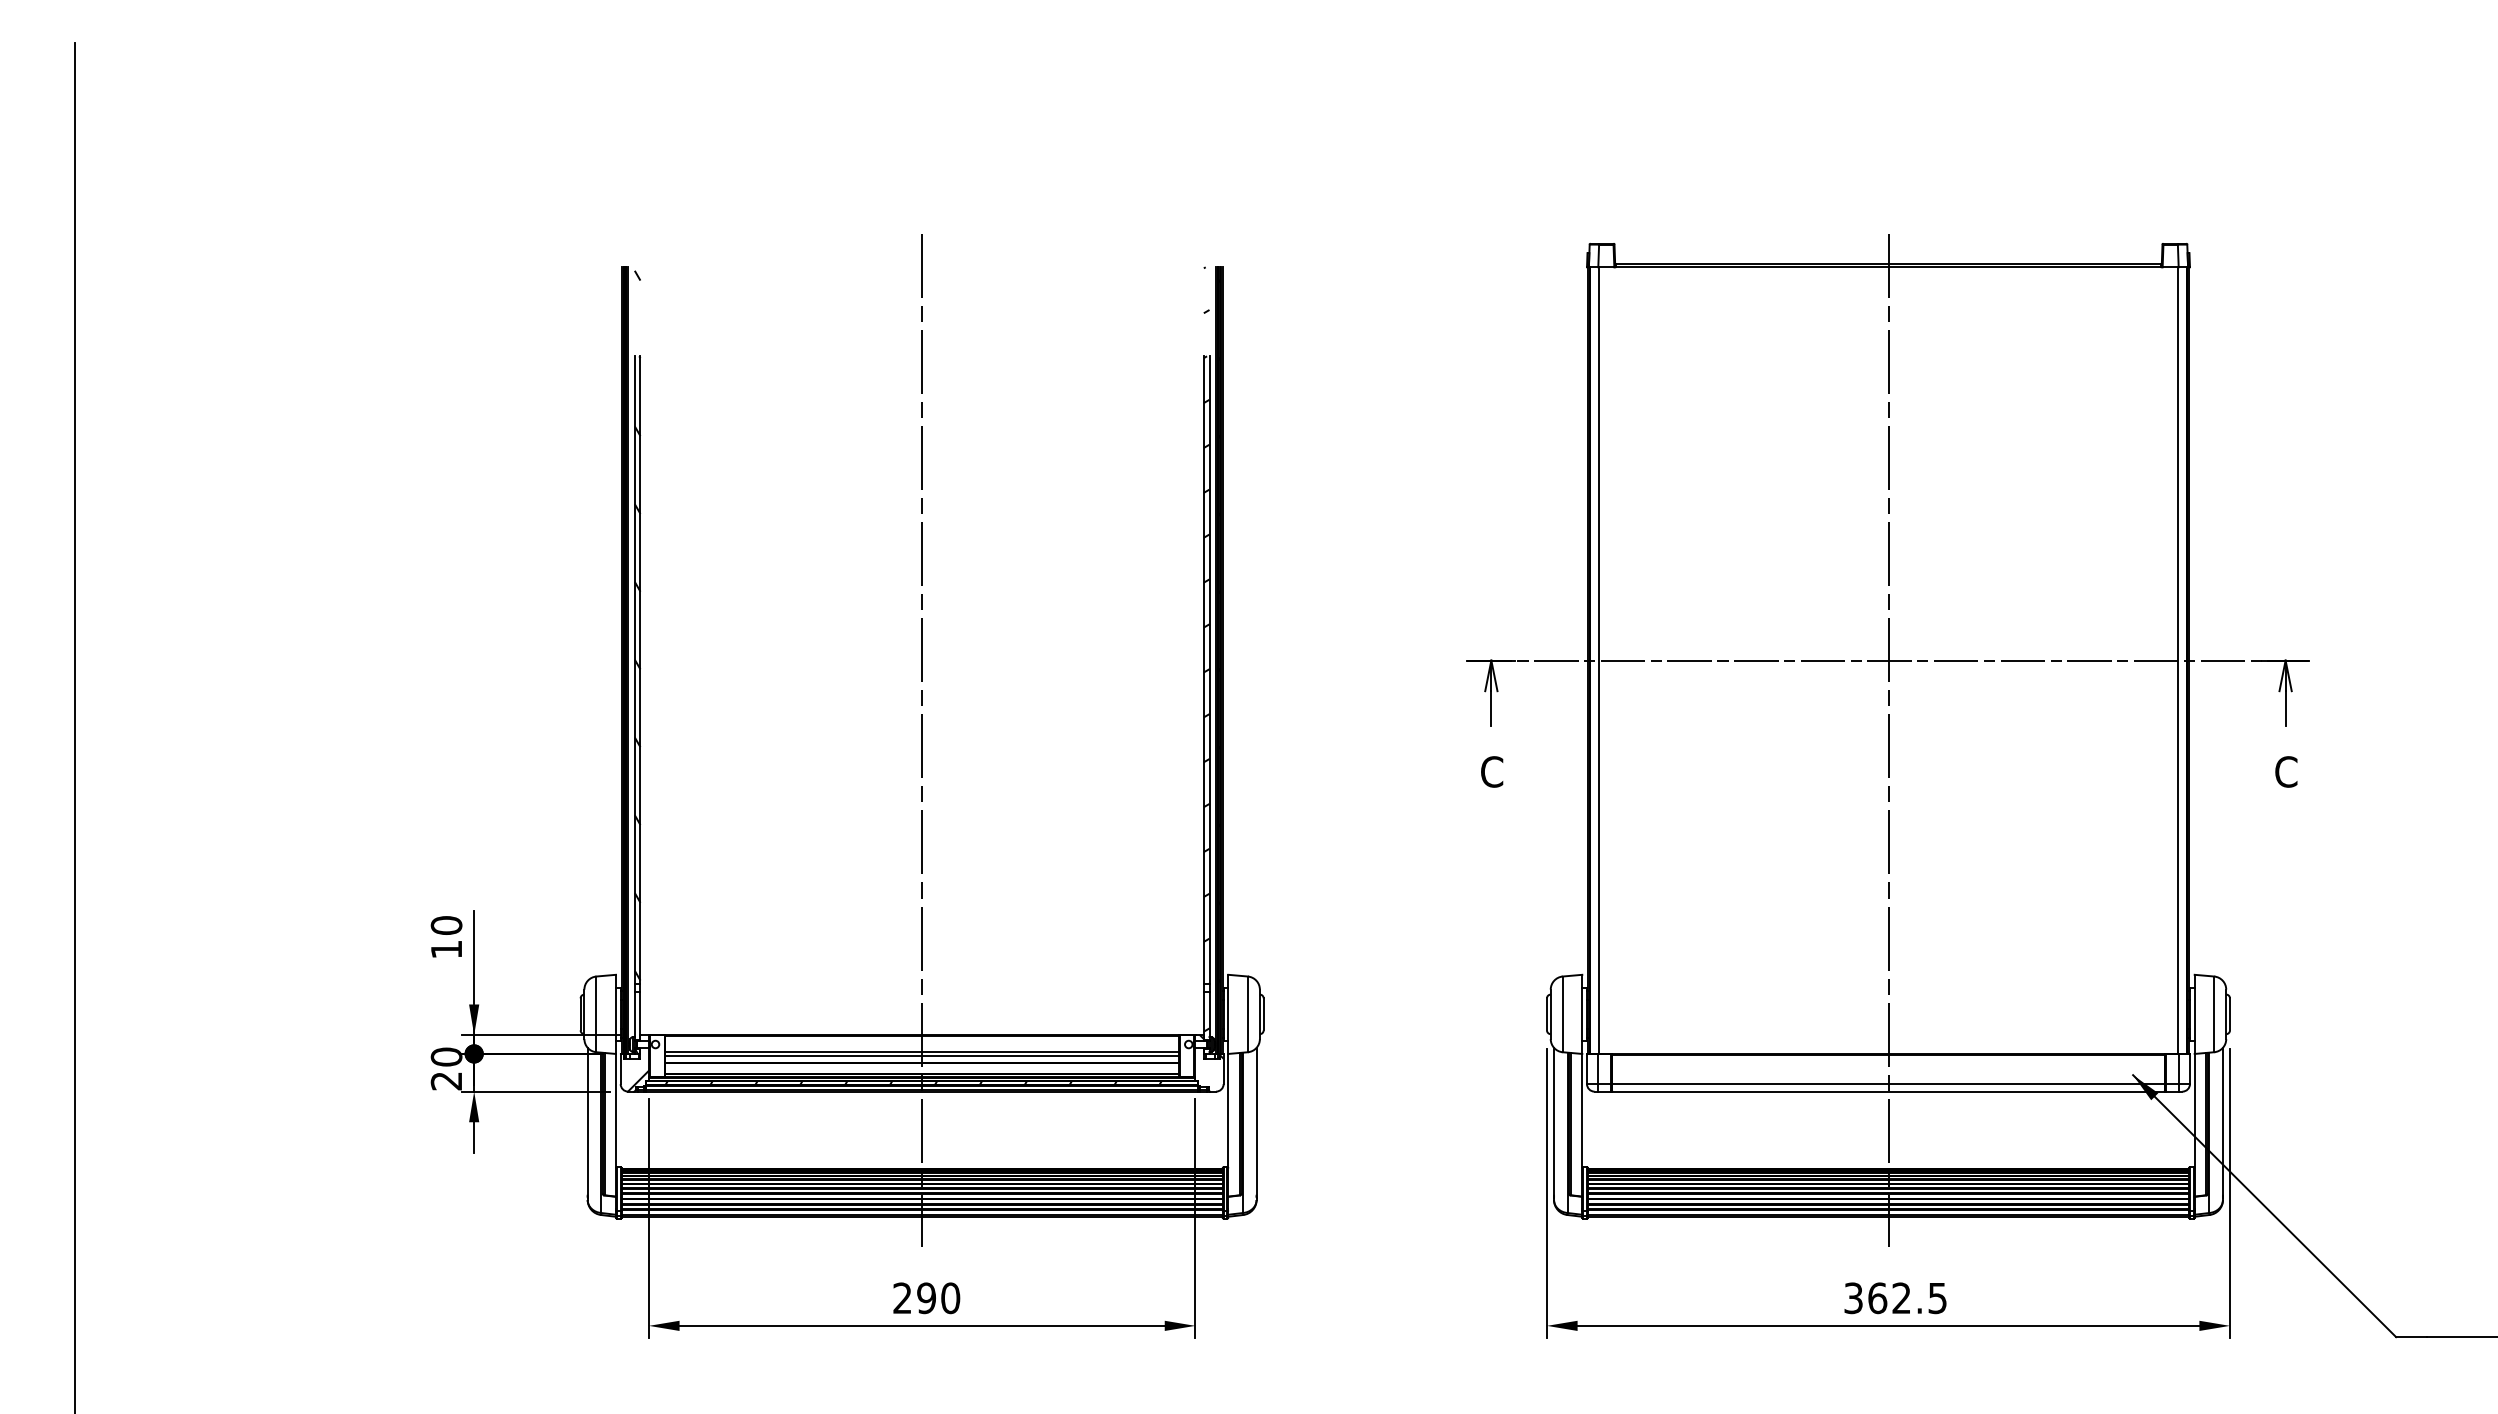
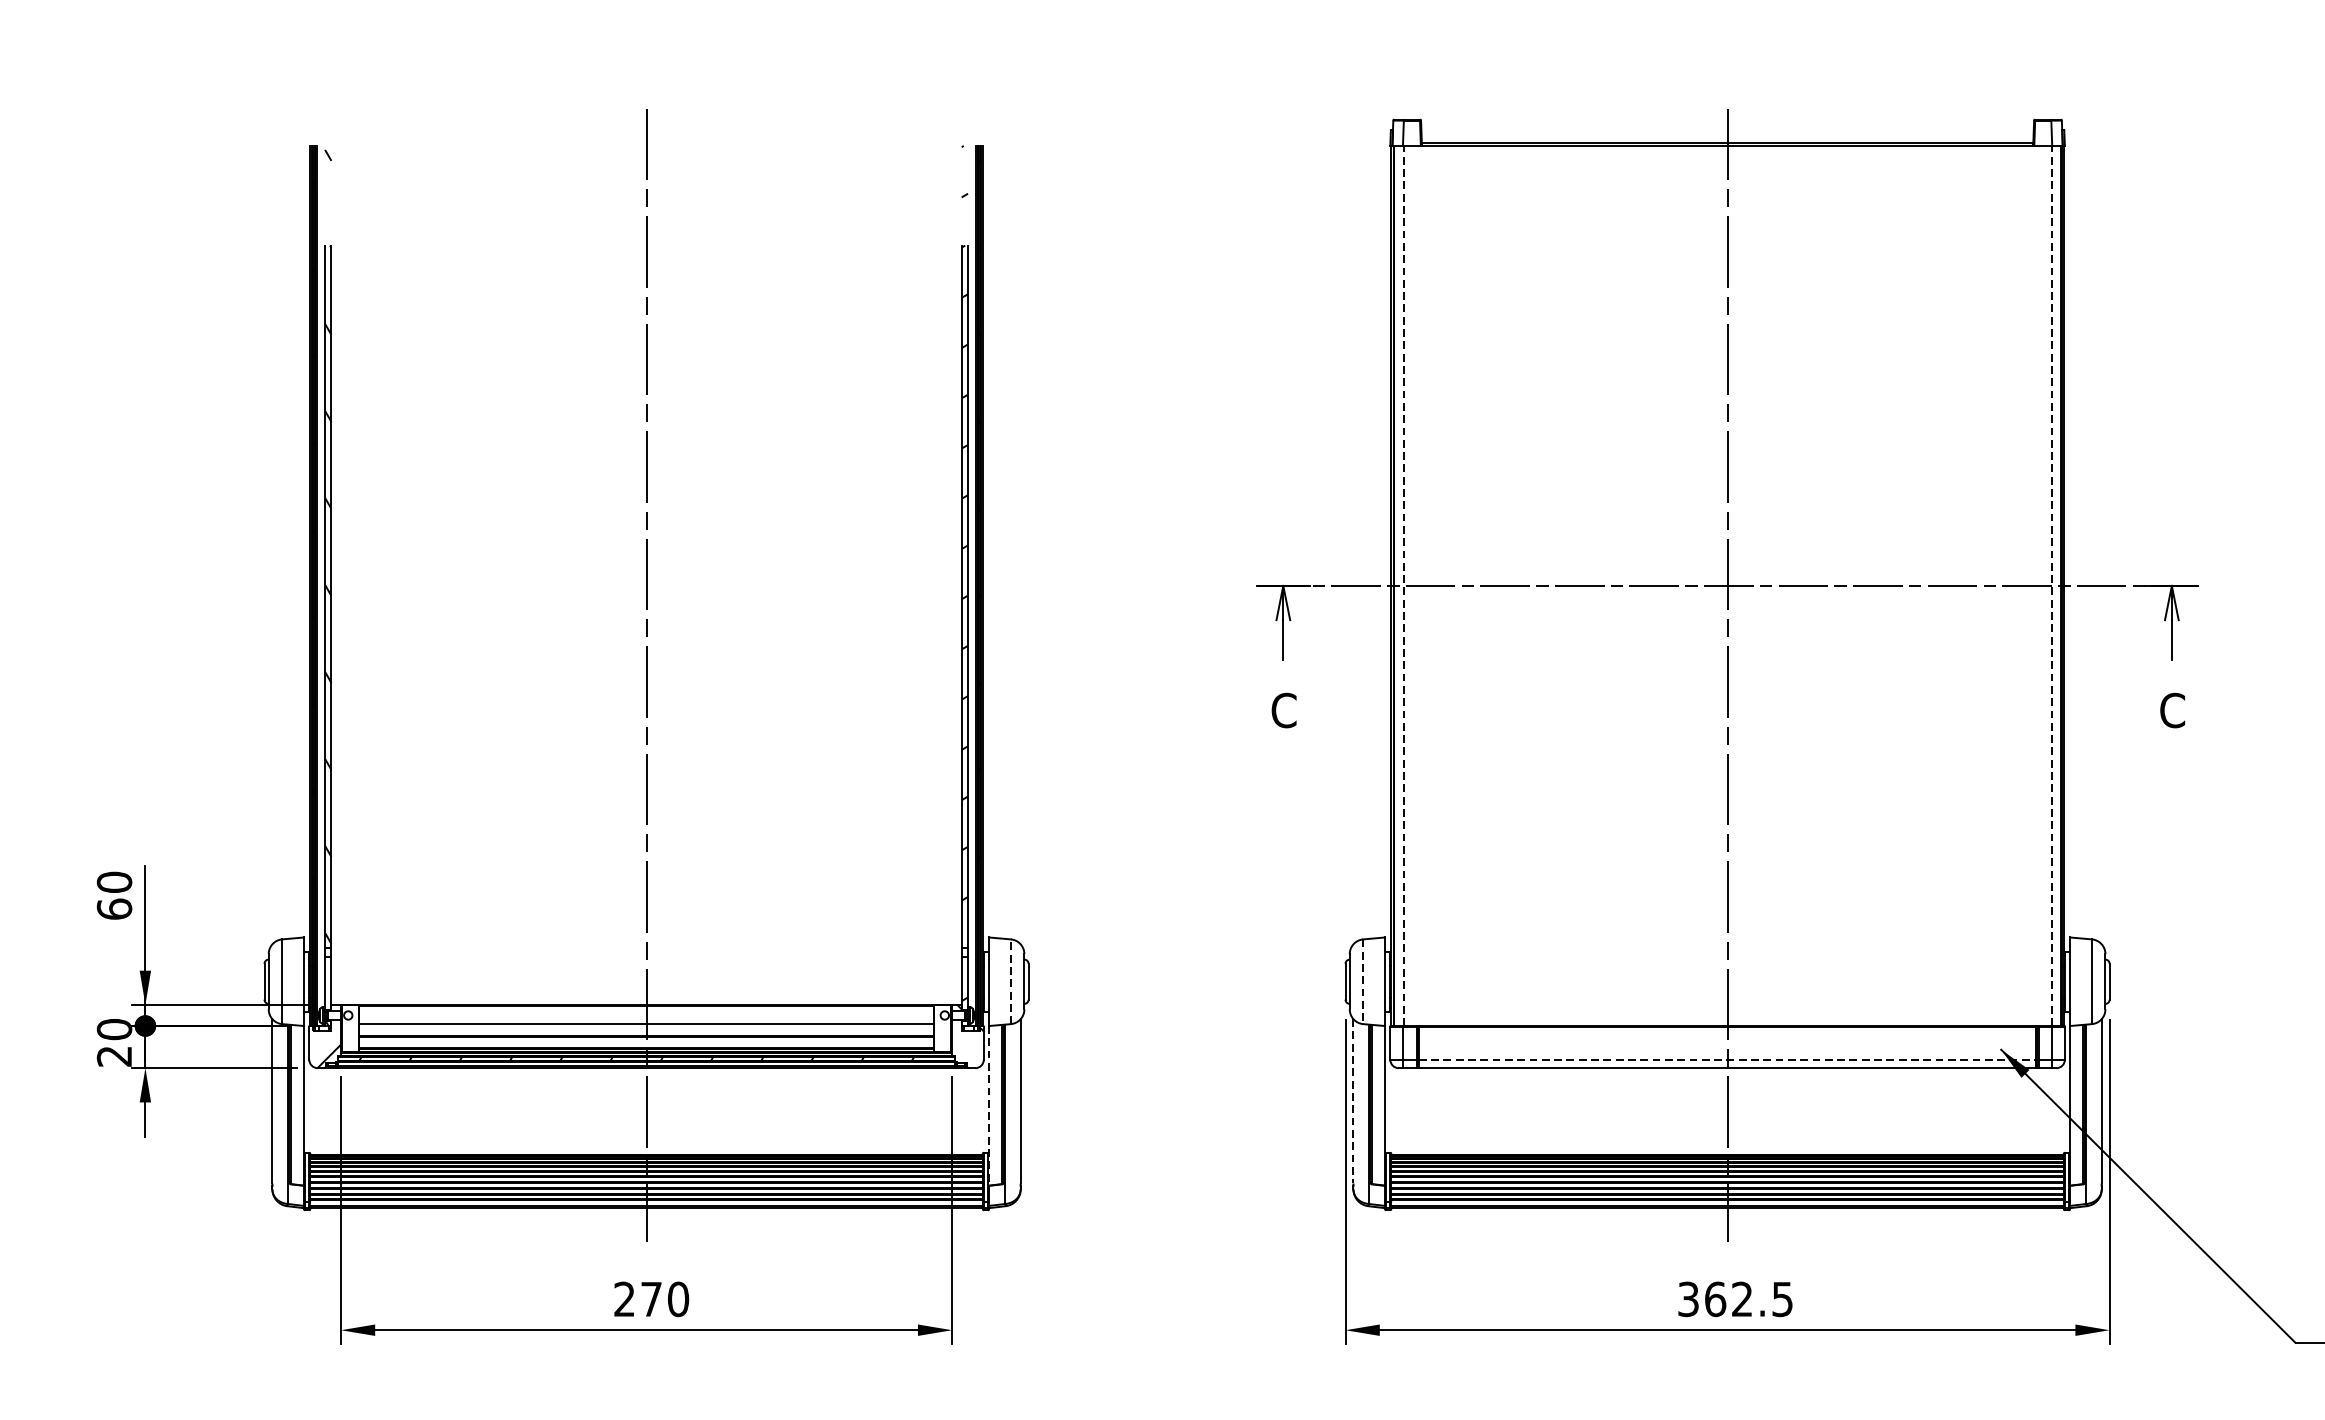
line: (1598, 660) -> (1403, 585), solid -> dashed
line: (2178, 660) -> (2052, 585), solid -> dashed
text: (446, 949) -> (114, 909), 10 -> 60
line: (1247, 1014) -> (1010, 981), solid -> dashed
line: (1562, 1014) -> (1362, 981), solid -> dashed
line: (921, 1055) -> (645, 1027), removed
line: (1888, 1084) -> (1727, 1060), solid -> dashed
line: (1554, 1121) -> (1353, 1101), solid -> dashed
line: (1228, 1125) -> (989, 1106), solid -> dashed
text: (926, 1298) -> (651, 1299), 290 -> 270

